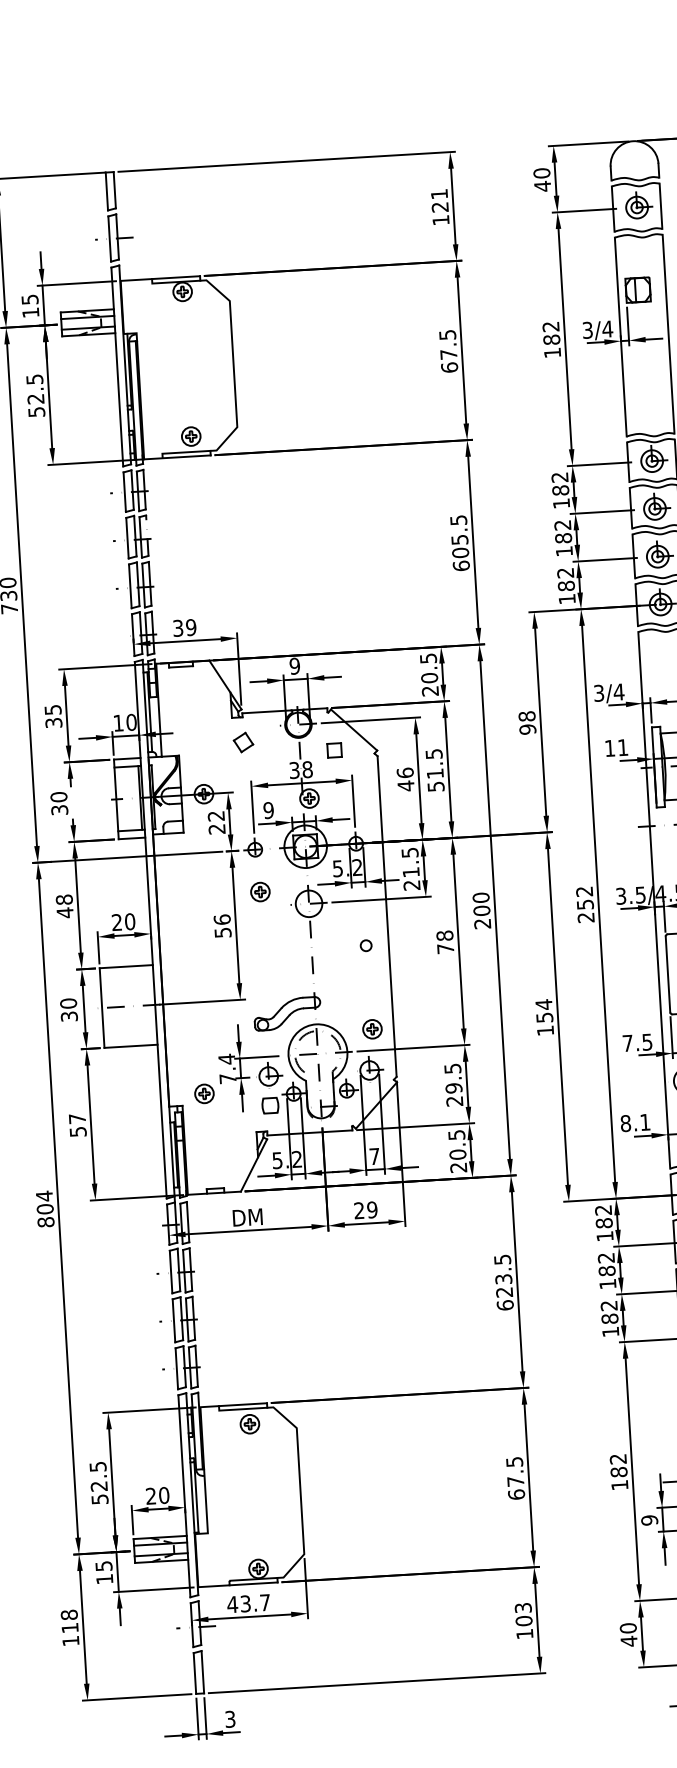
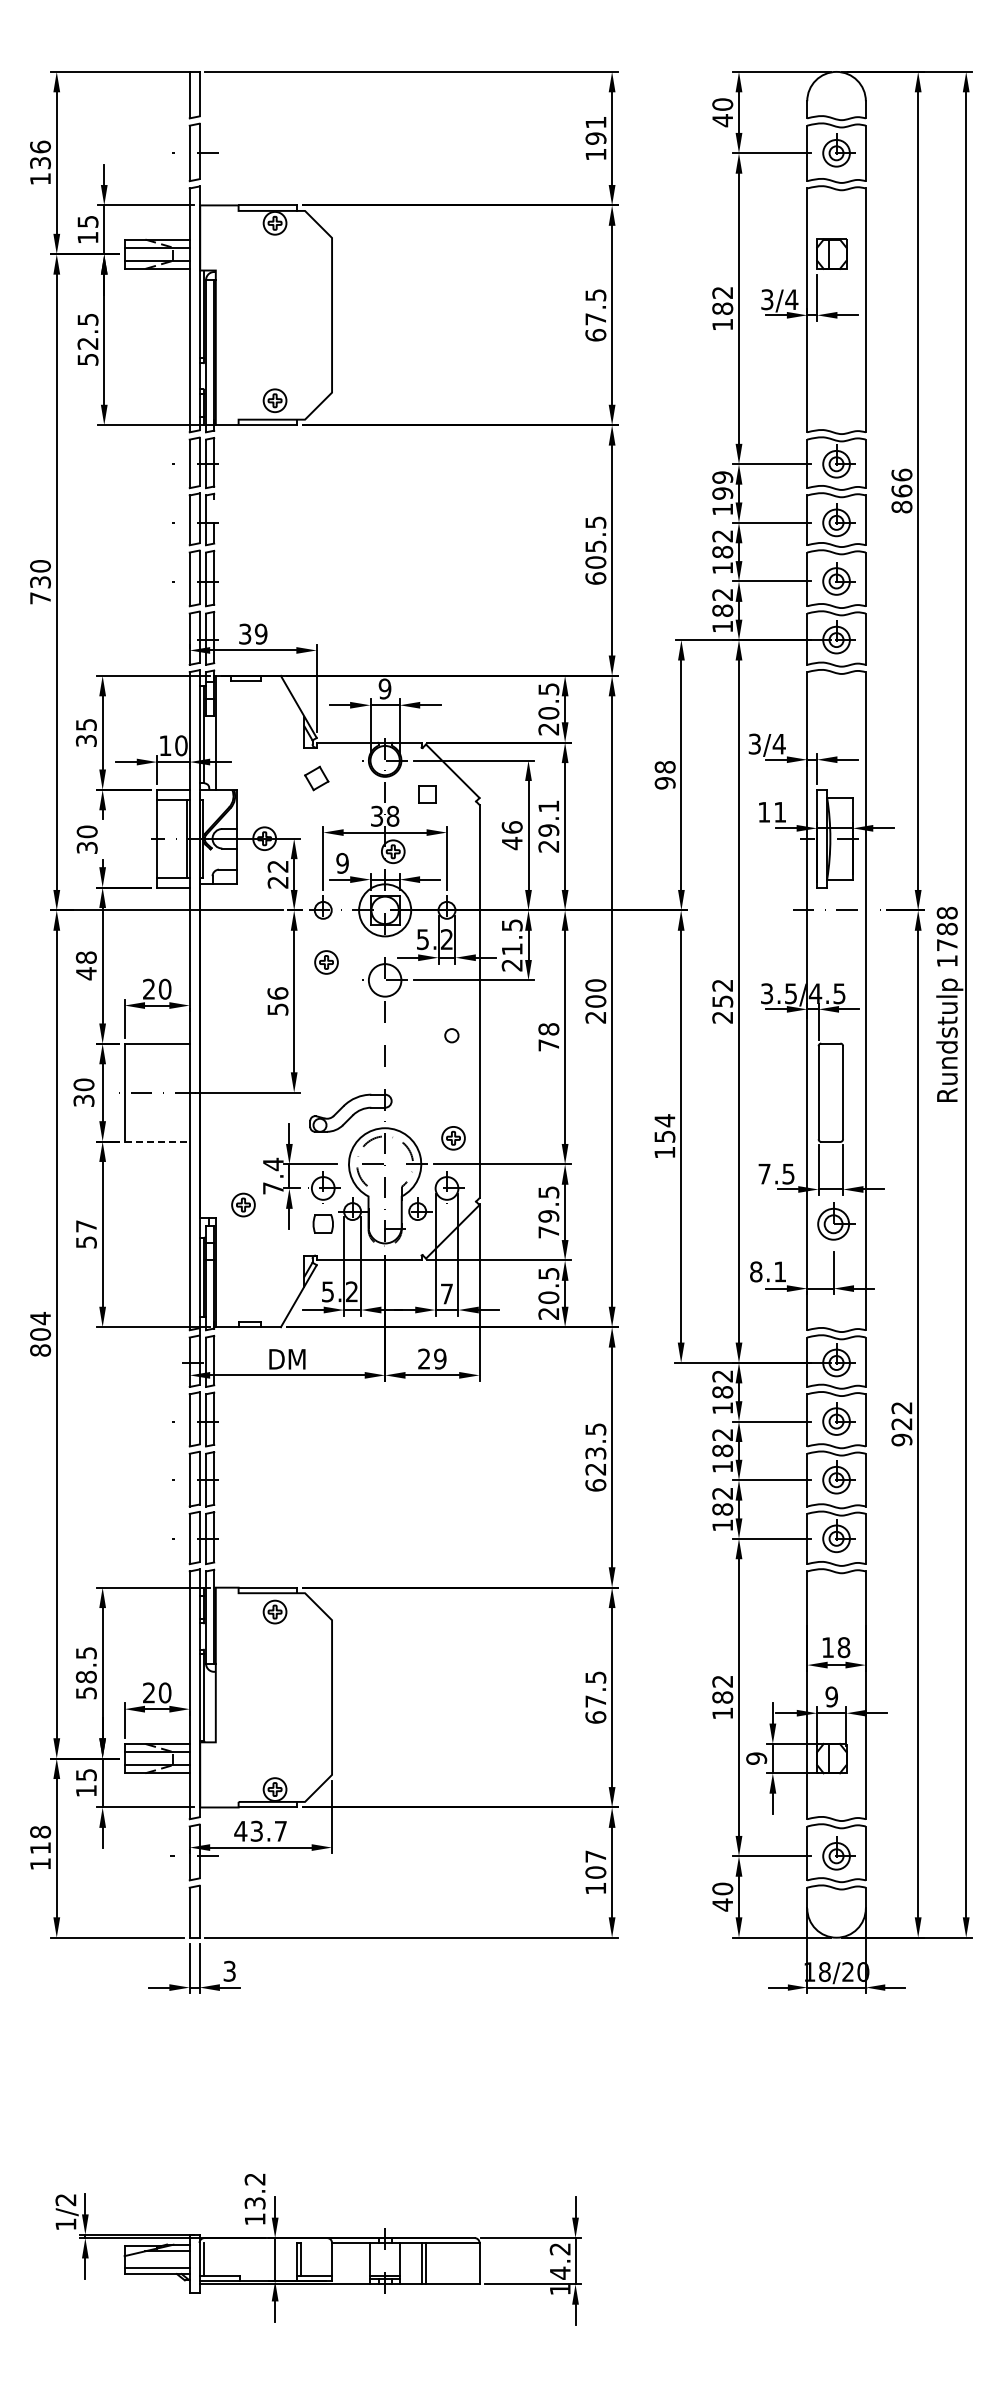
text: (439, 207) -> (595, 138), 121 -> 191
text: (560, 483) -> (722, 485), 182 -> 199
text: (434, 770) -> (548, 826), 51.5 -> 29.1
line: (131, 1046) -> (157, 1141), solid -> dashed
text: (454, 1101) -> (548, 1232), 29.5 -> 79.5
text: (99, 1485) -> (86, 1676), 52.5 -> 58.5
text: (523, 1608) -> (595, 1856), 103 -> 107

